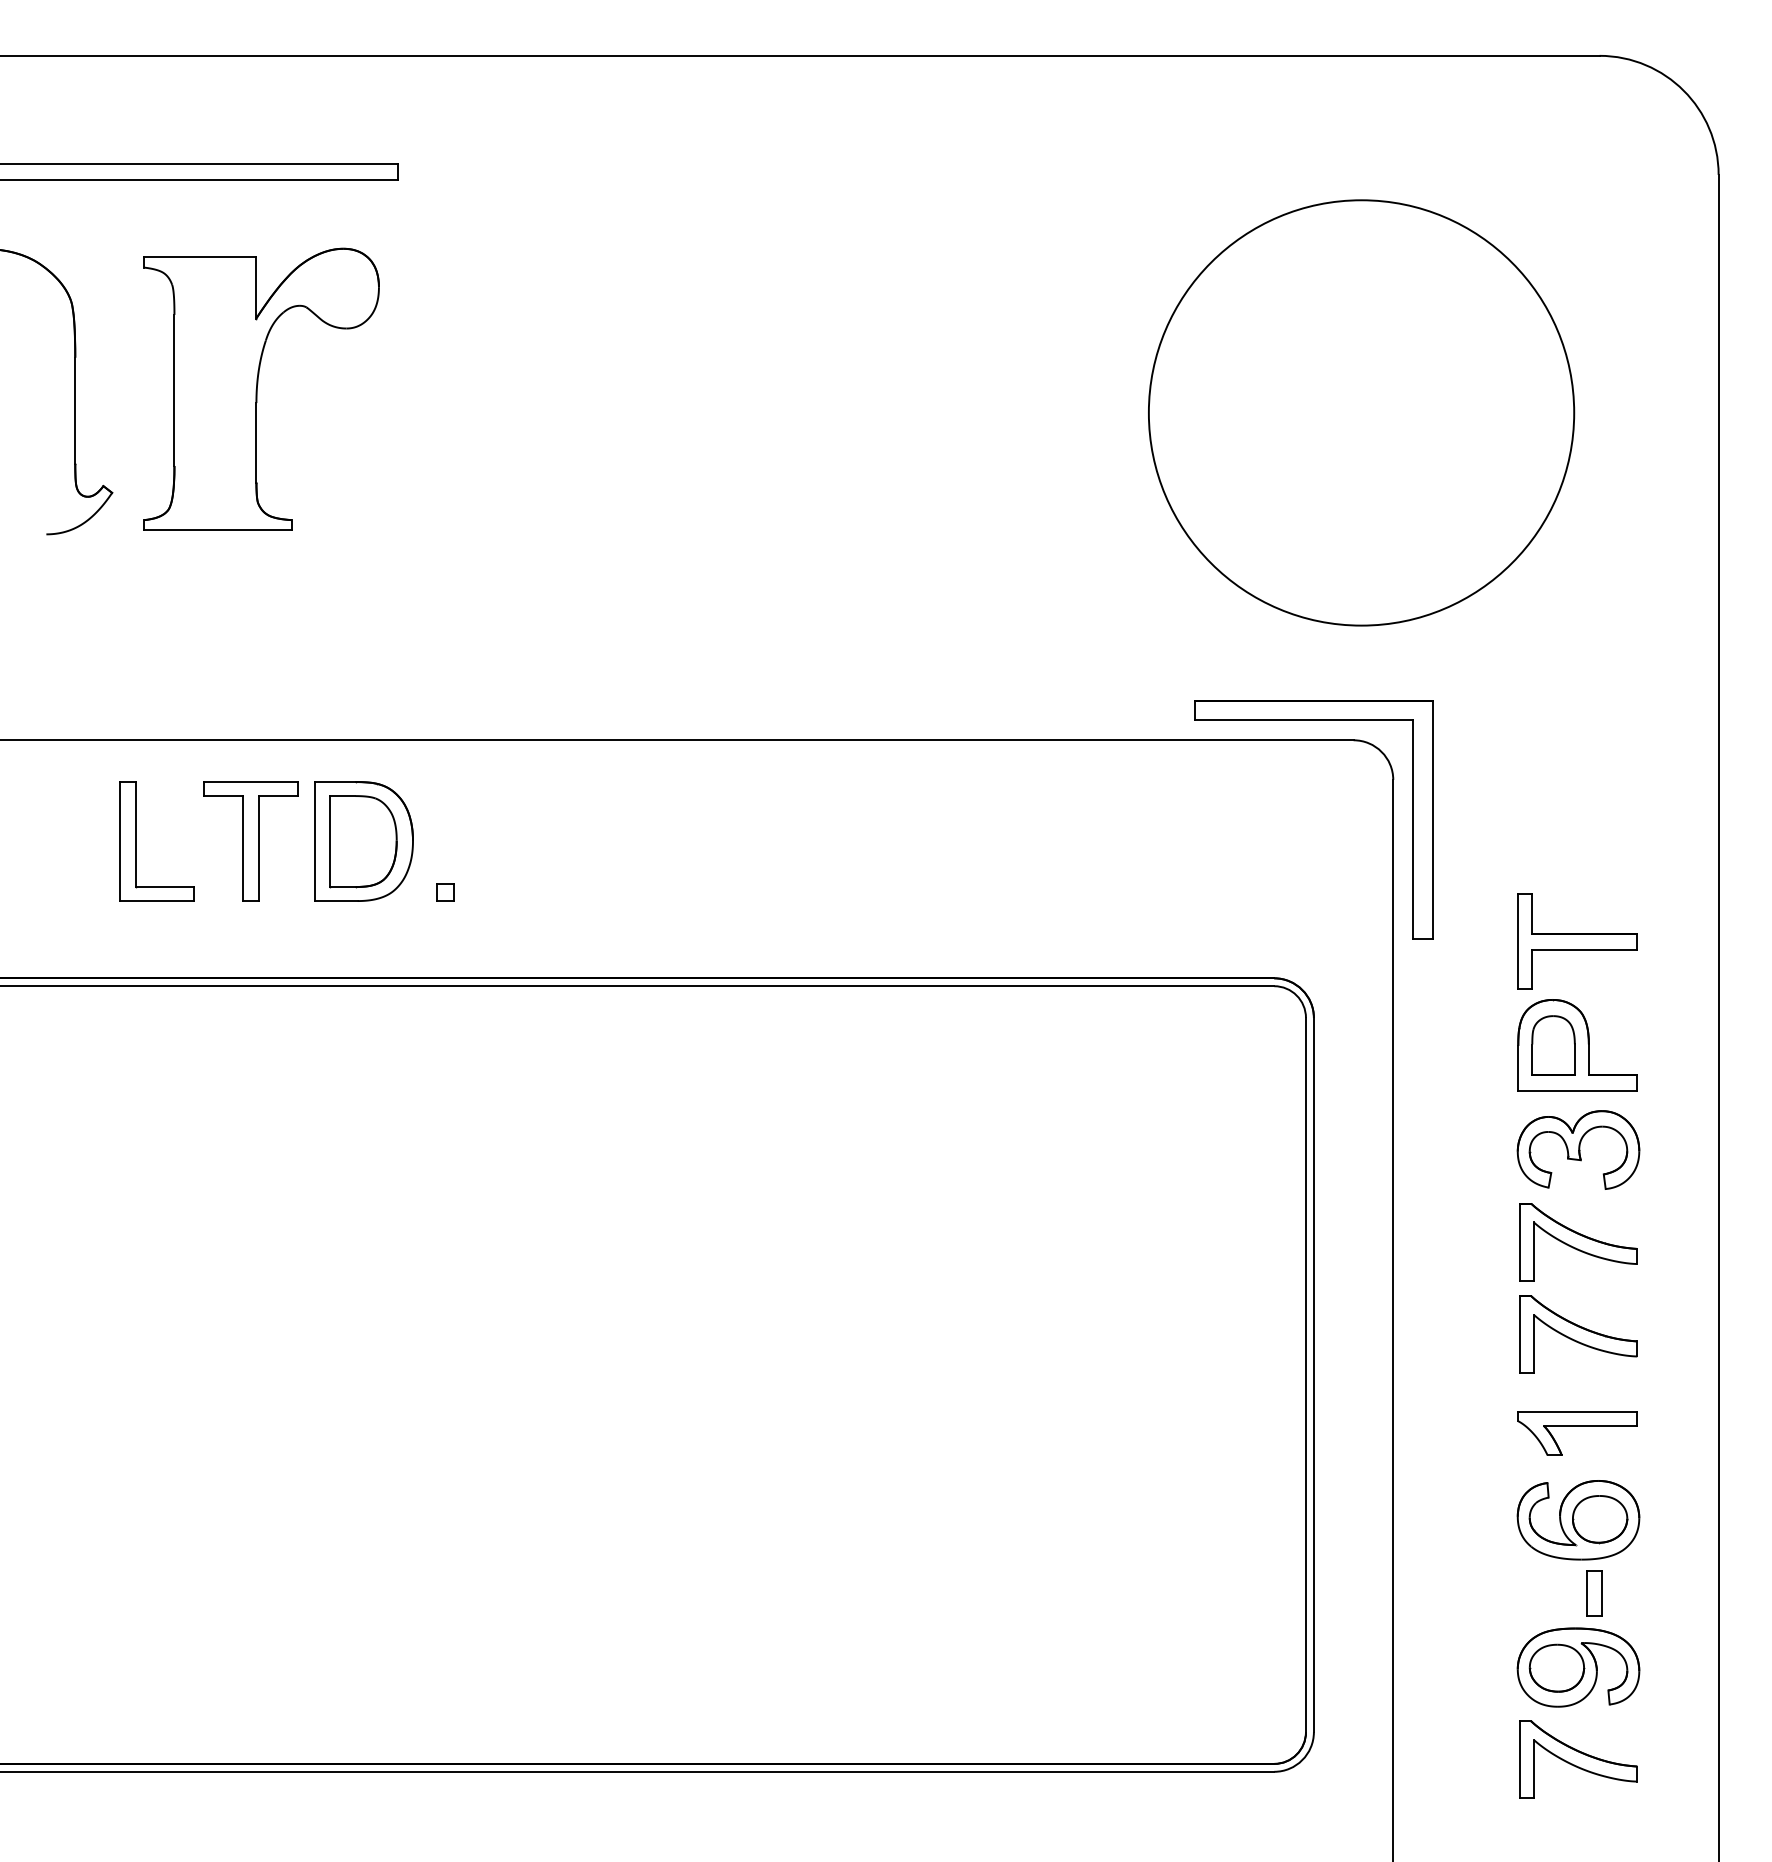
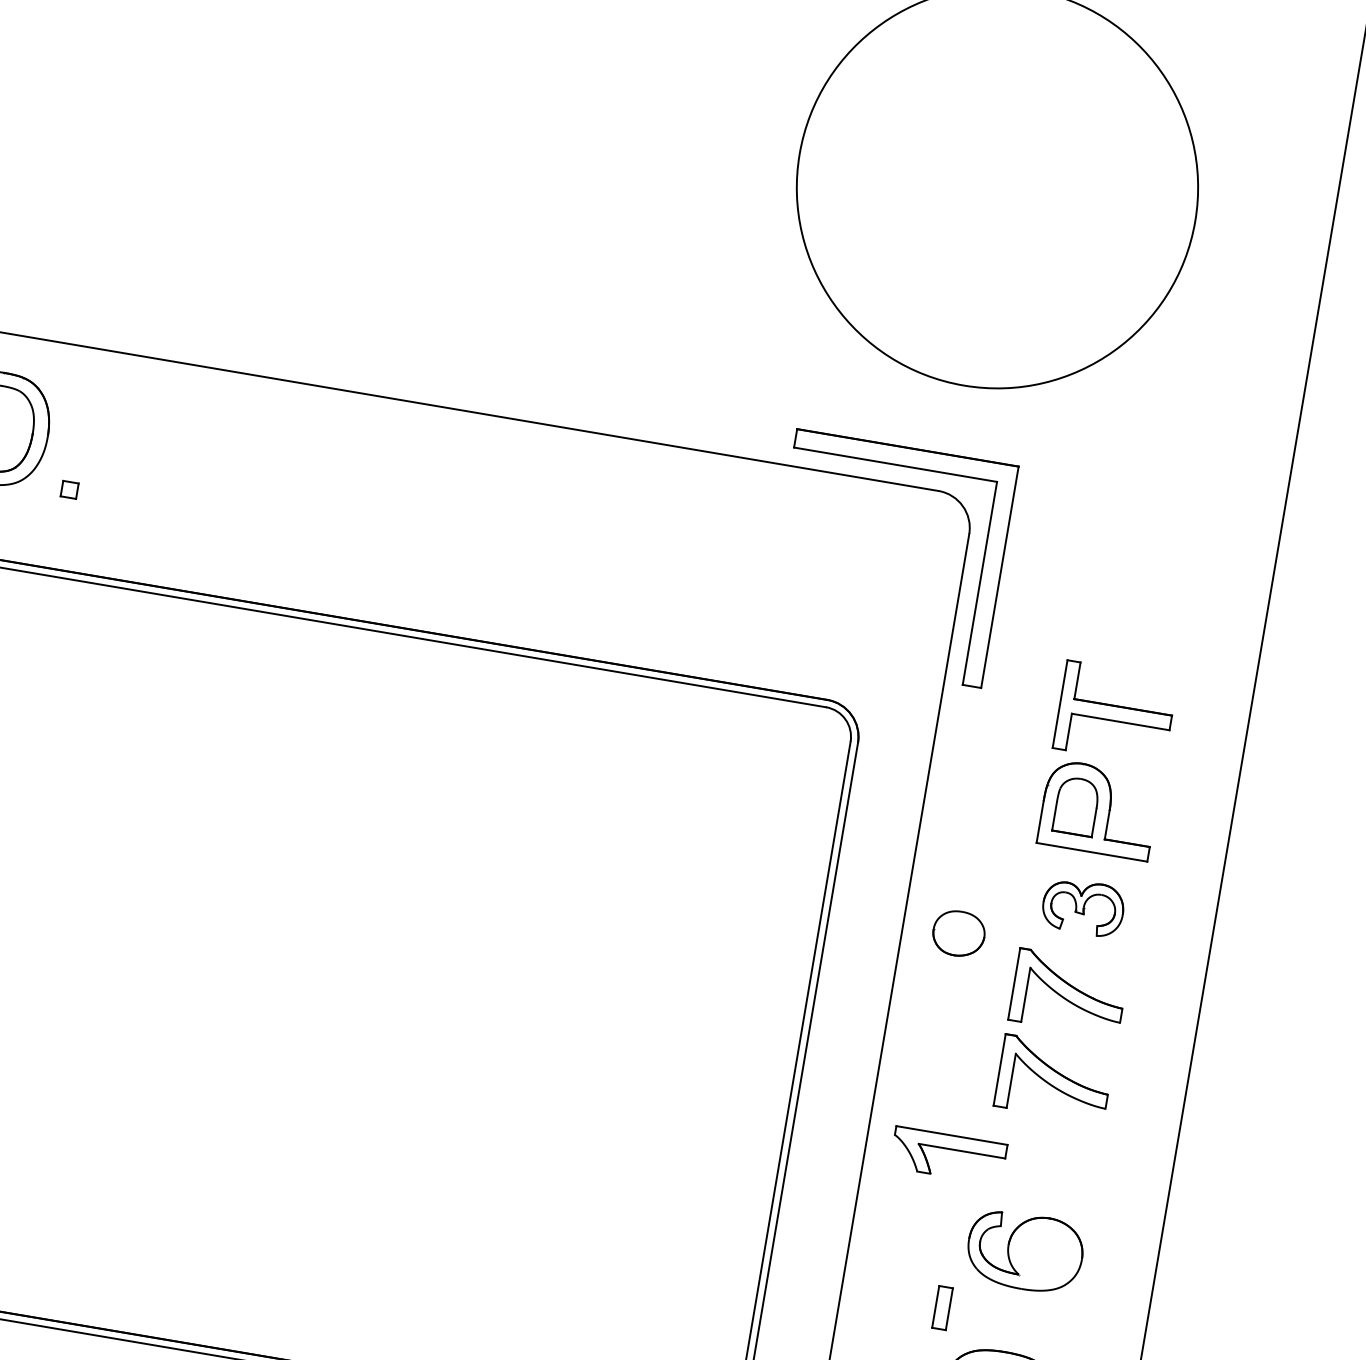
part: (1578, 1149) -> (1083, 907), size x0.7
part: (1577, 1426) -> (949, 1149), moved
part: (1600, 1519) -> (959, 933), moved
part: (1594, 1593) -> (942, 1308), moved

